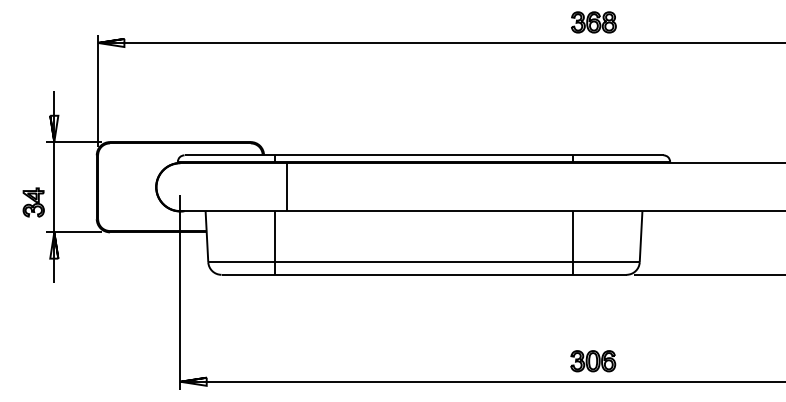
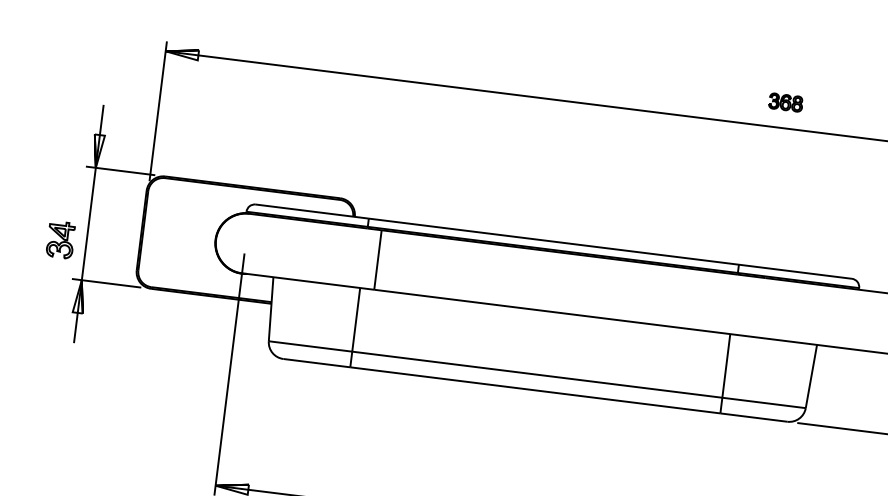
part: (593, 22) -> (785, 102), size x0.6

